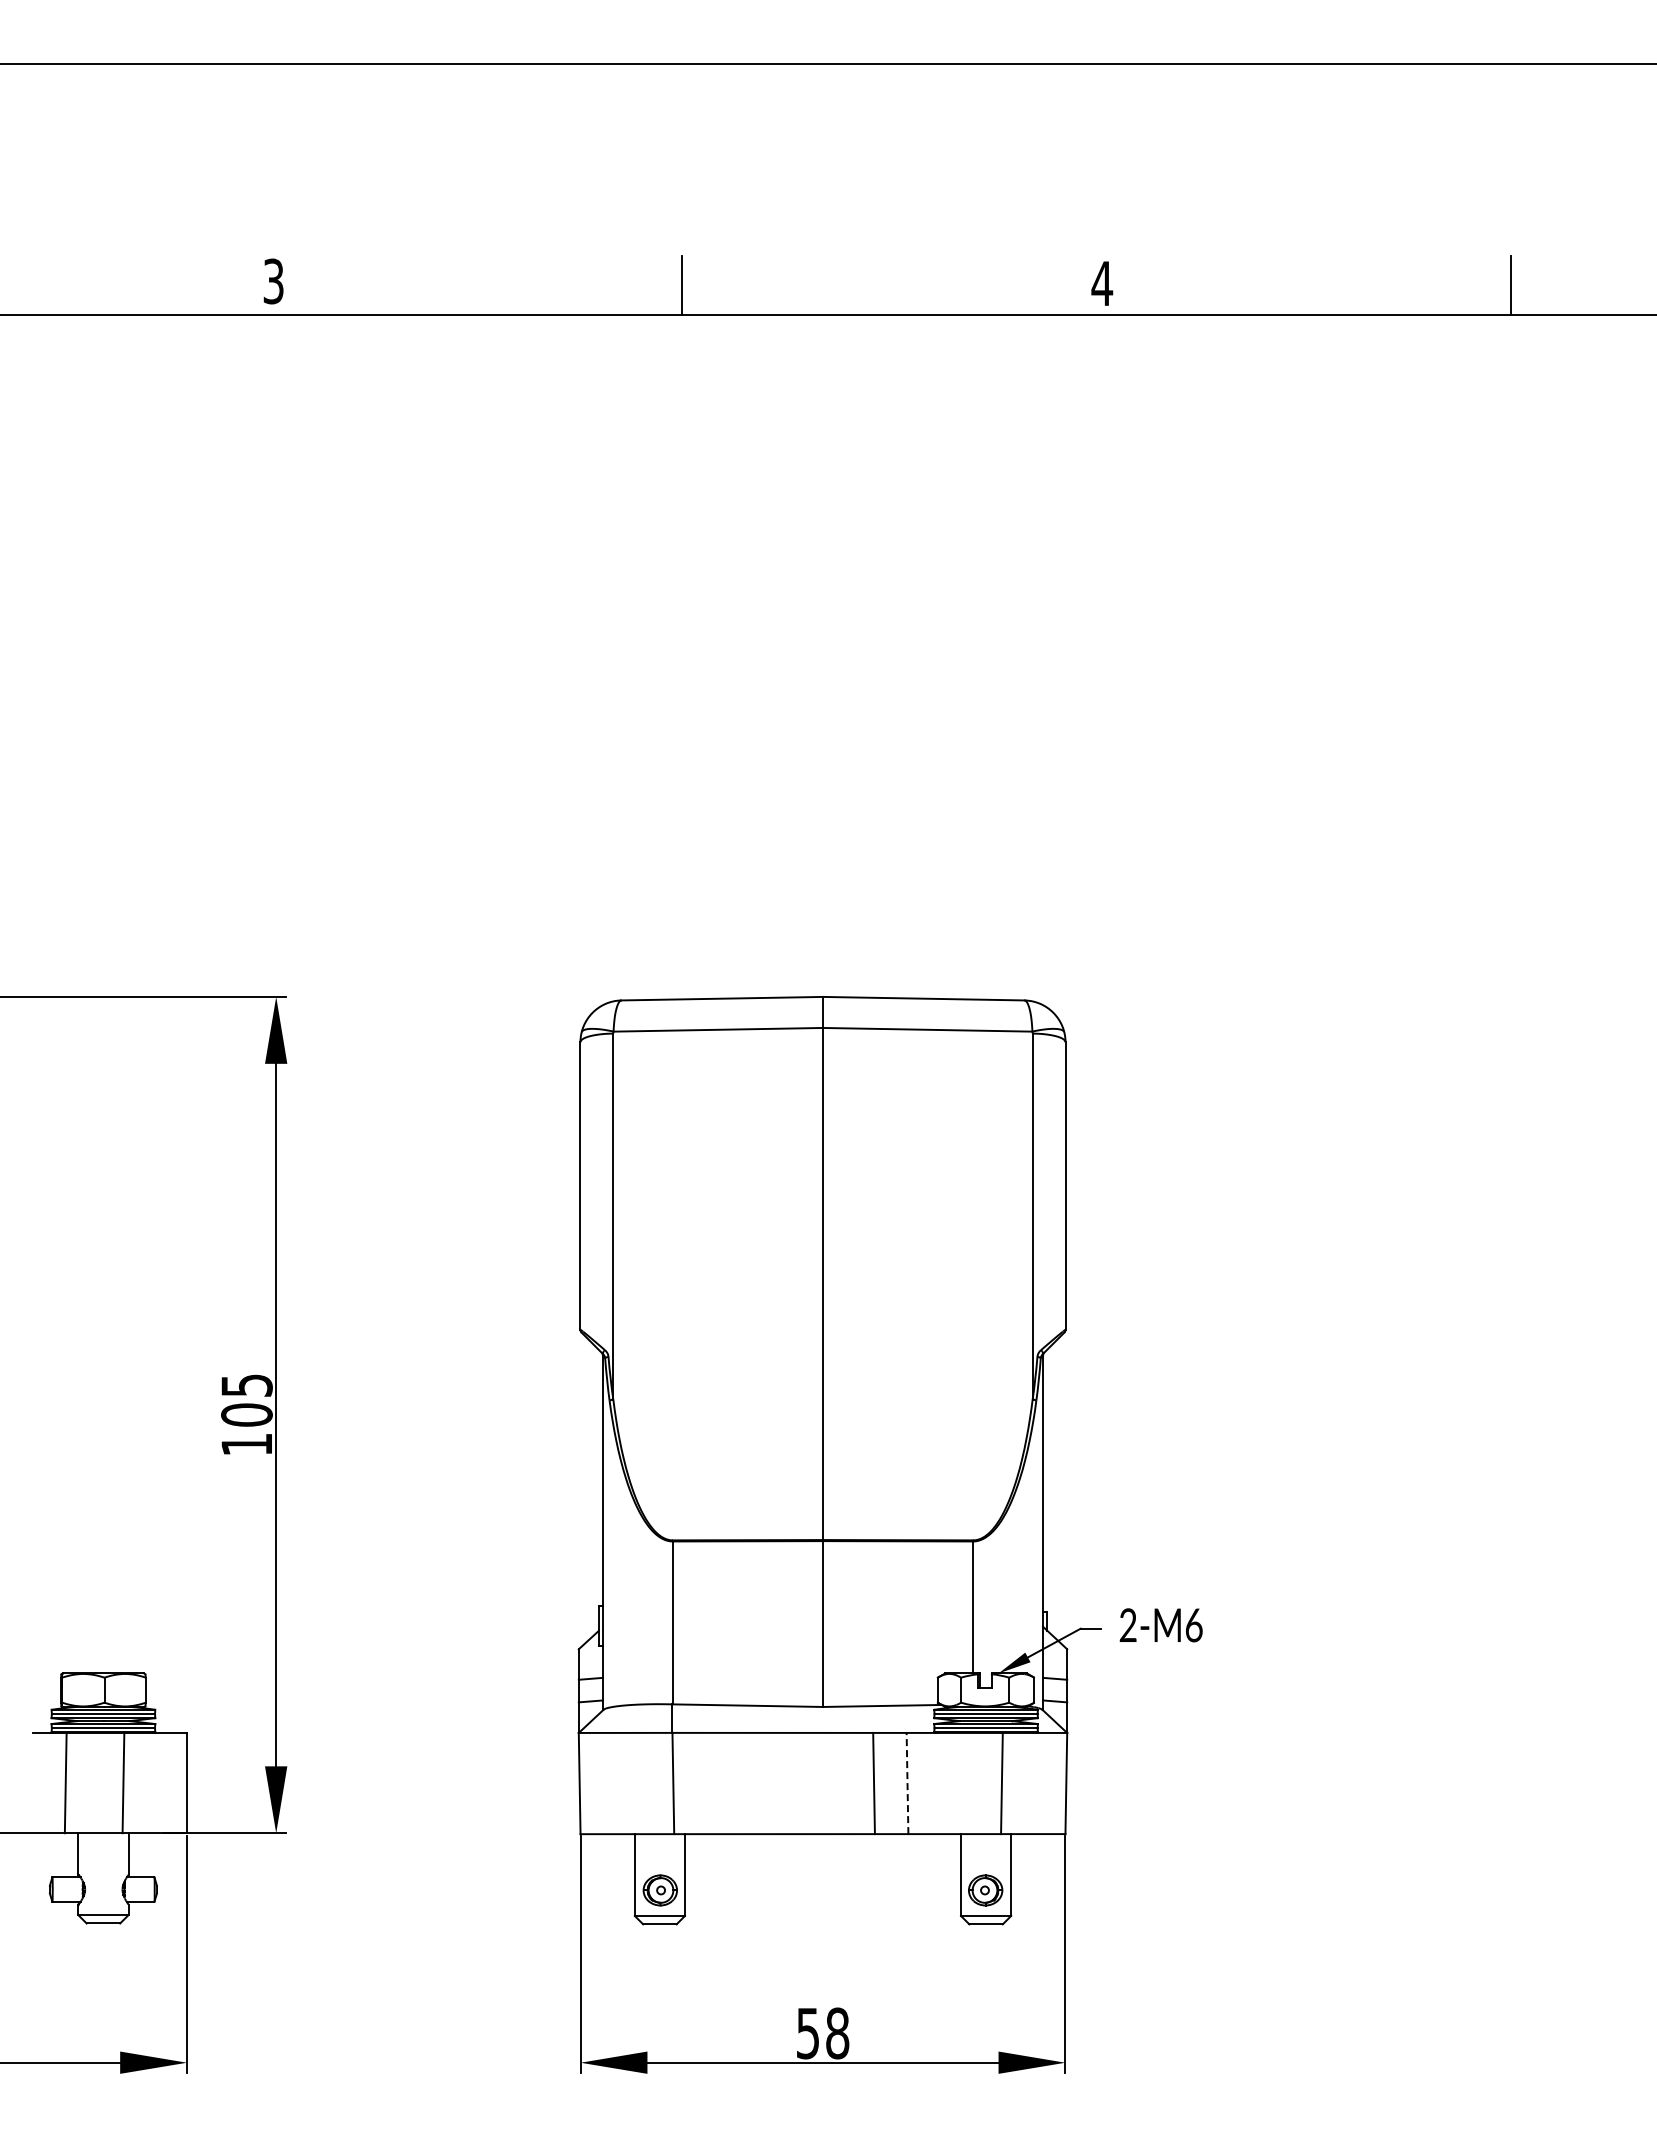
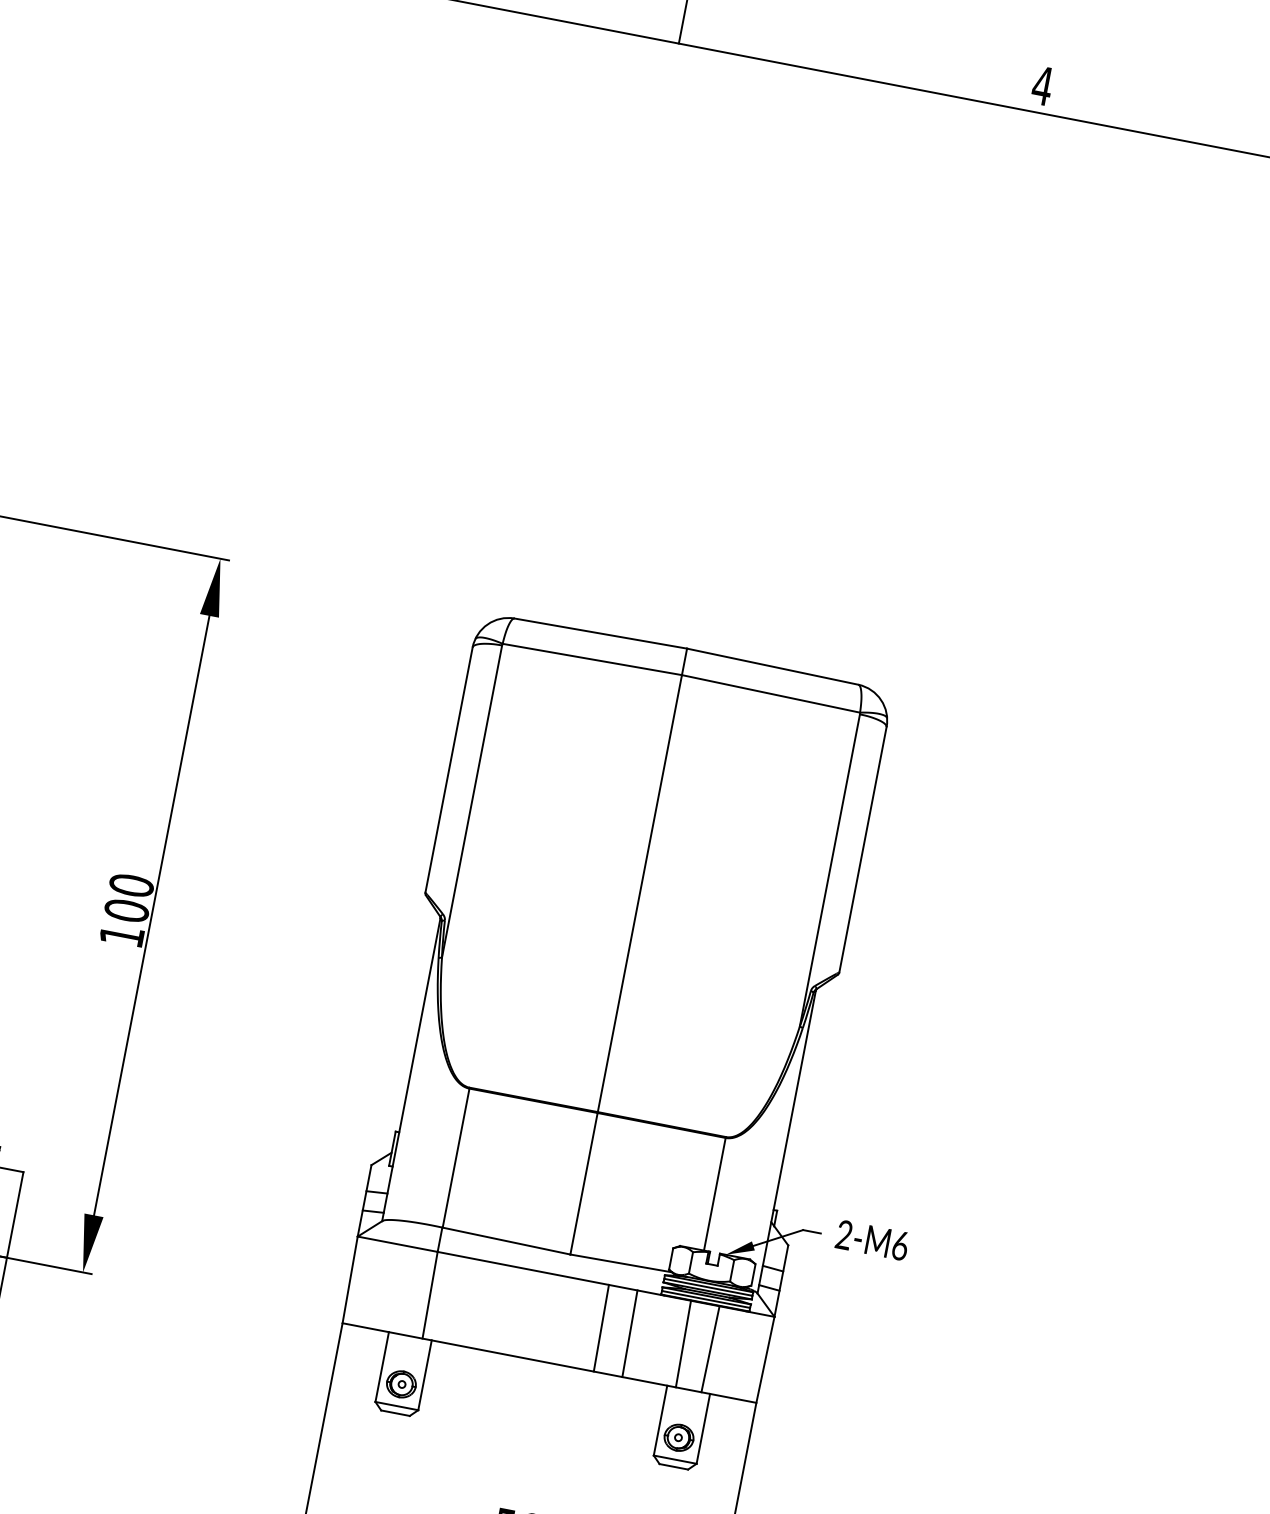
text: (246, 1385) -> (131, 885), 105 -> 100
line: (907, 1783) -> (629, 1333), dashed -> solid
line: (970, 1783) -> (683, 1344), added

